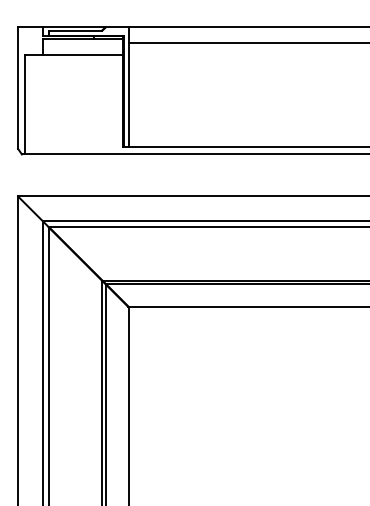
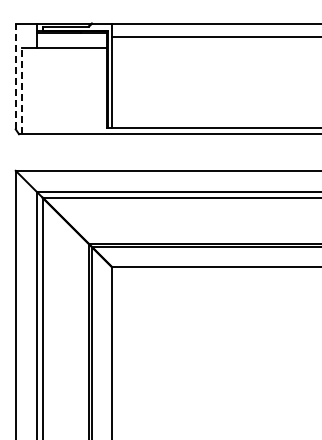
line: (17, 88) -> (15, 76), solid -> dashed
line: (24, 104) -> (21, 90), solid -> dashed

